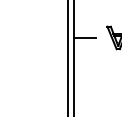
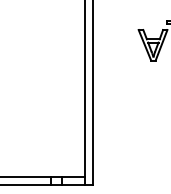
line: (84, 38) -> (107, 45), removed

